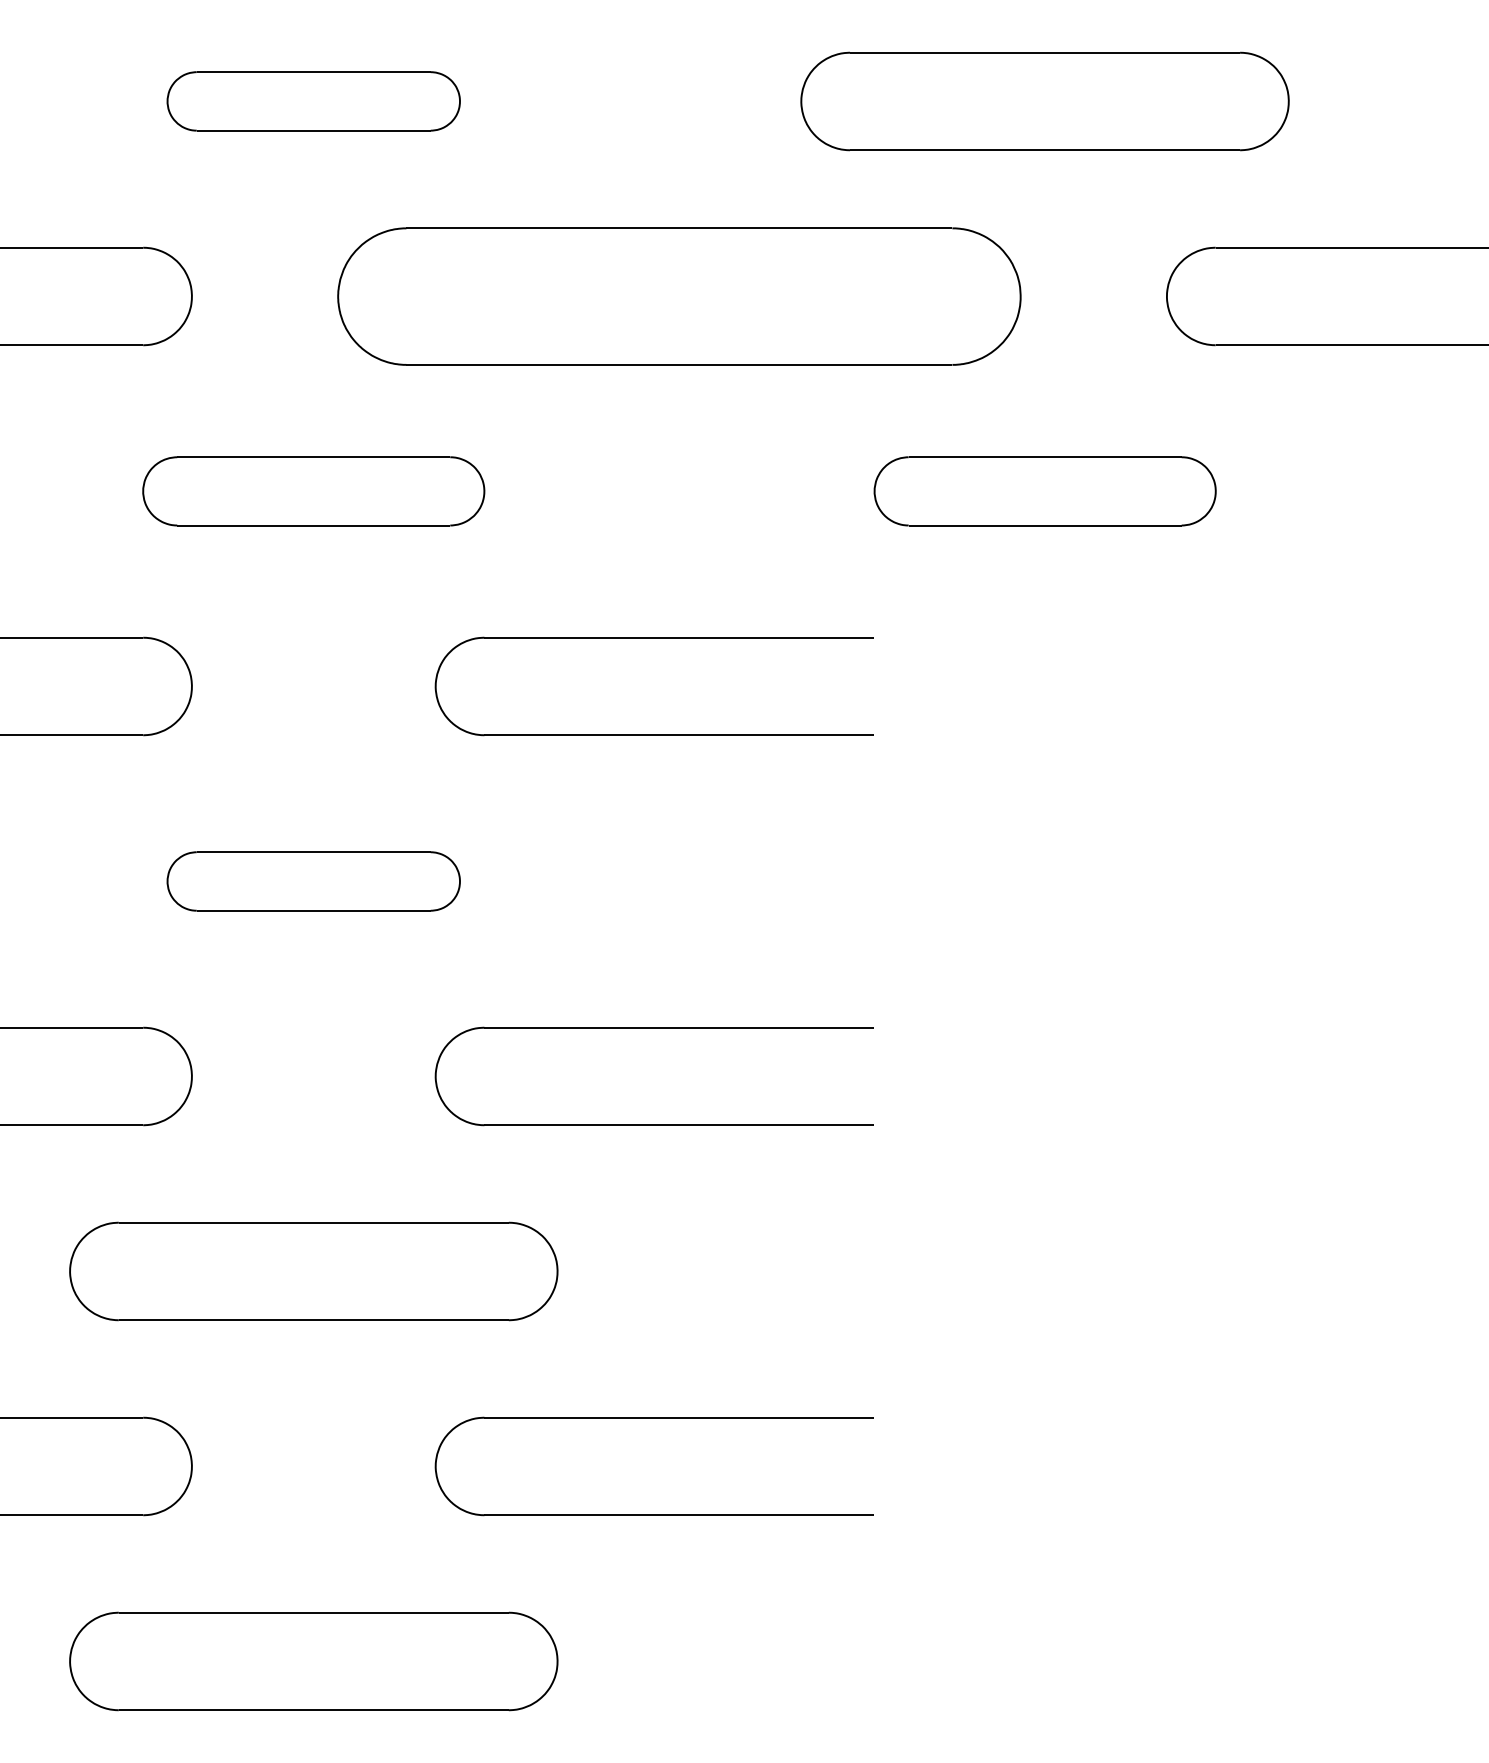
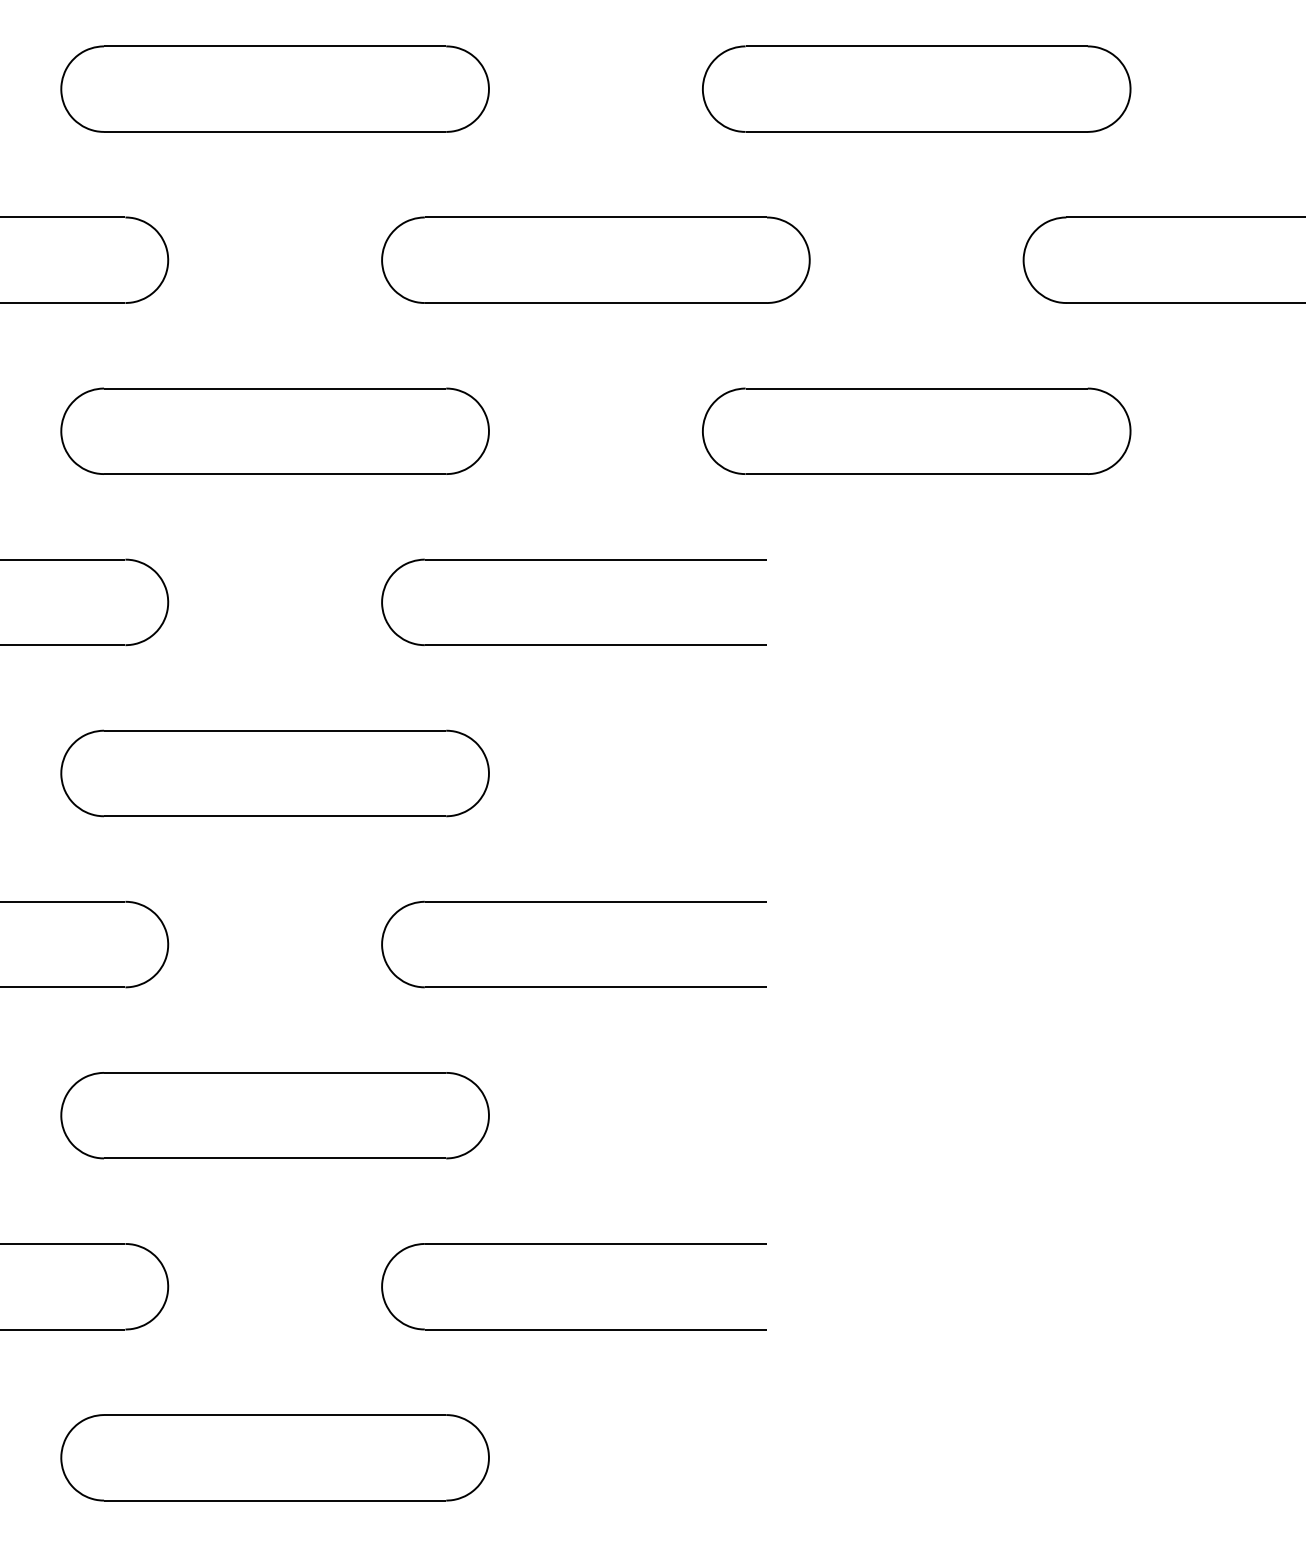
part: (313, 100) -> (274, 88), size x1.67
part: (678, 295) -> (595, 259), size x0.71
part: (313, 490) -> (274, 430), size x1.43
part: (1044, 490) -> (916, 430), size x1.43
part: (313, 881) -> (274, 773), size x1.67

